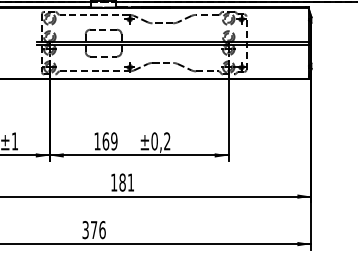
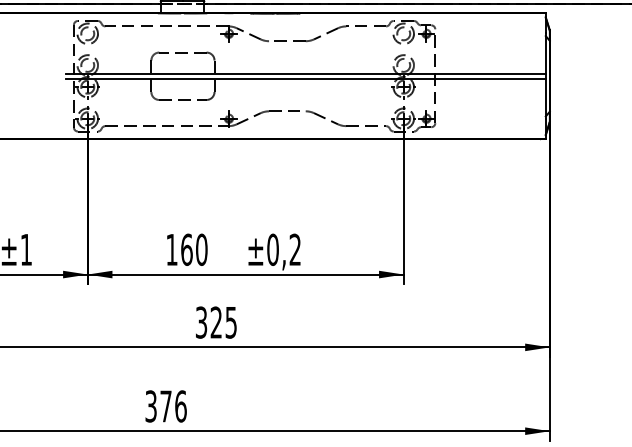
text: (114, 141) -> (202, 249), 169 -> 160
text: (122, 182) -> (216, 322), 181 -> 325

